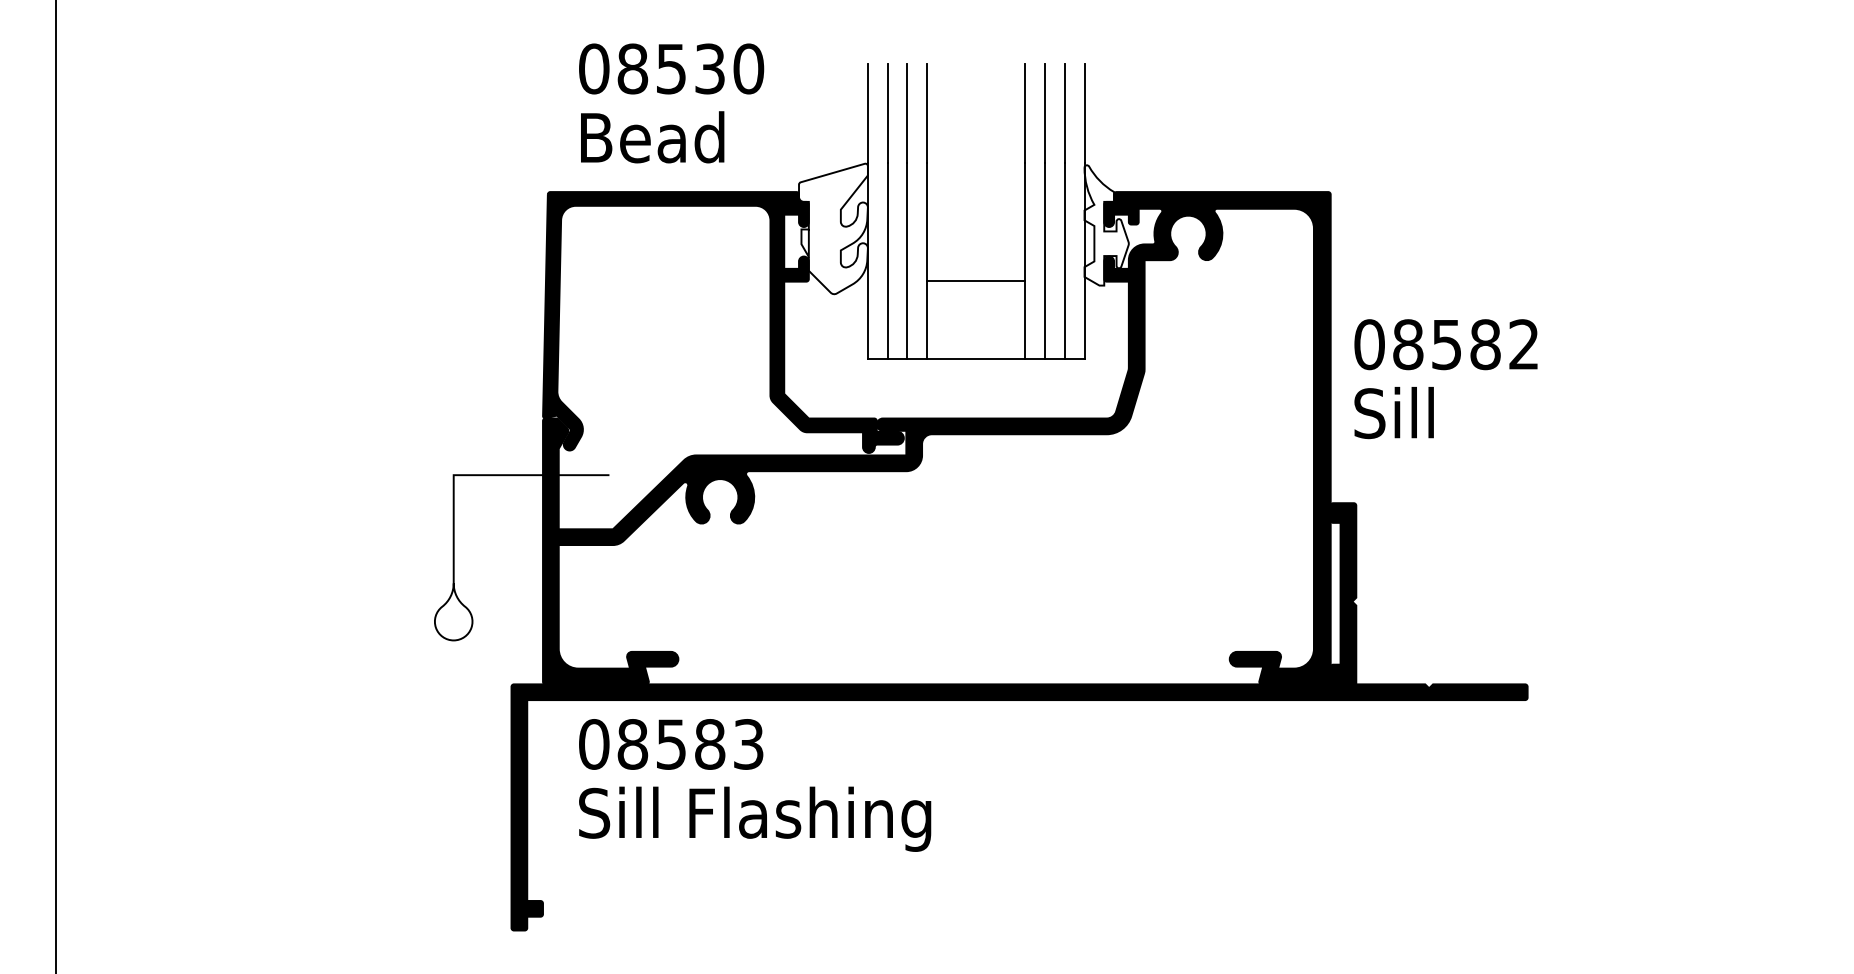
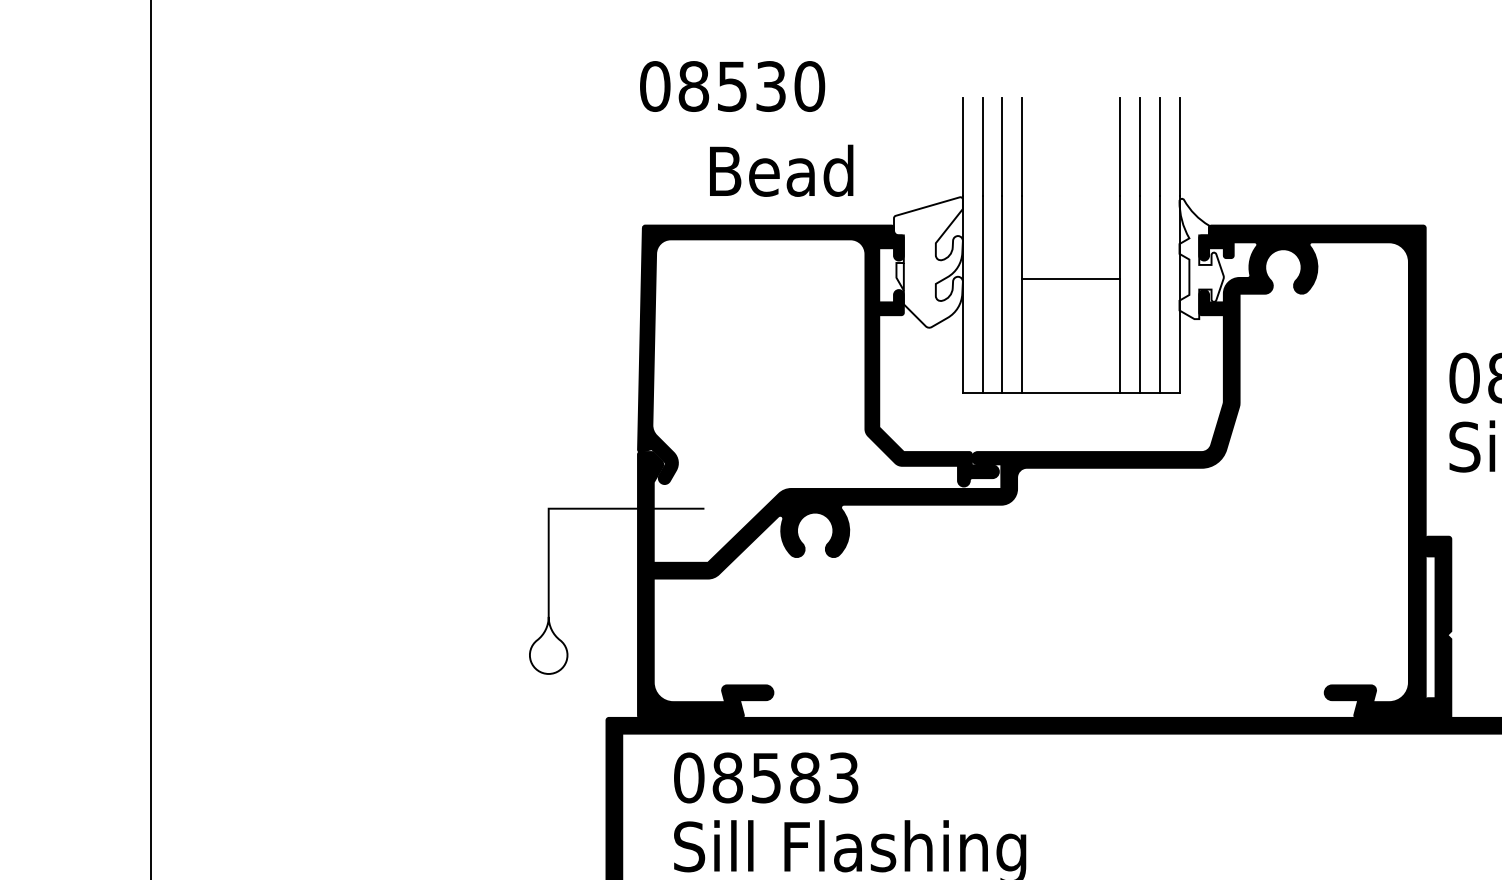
text: (671, 68) -> (732, 86), moved
text: (652, 137) -> (781, 171), moved
line: (976, 280) -> (1071, 279), moved

